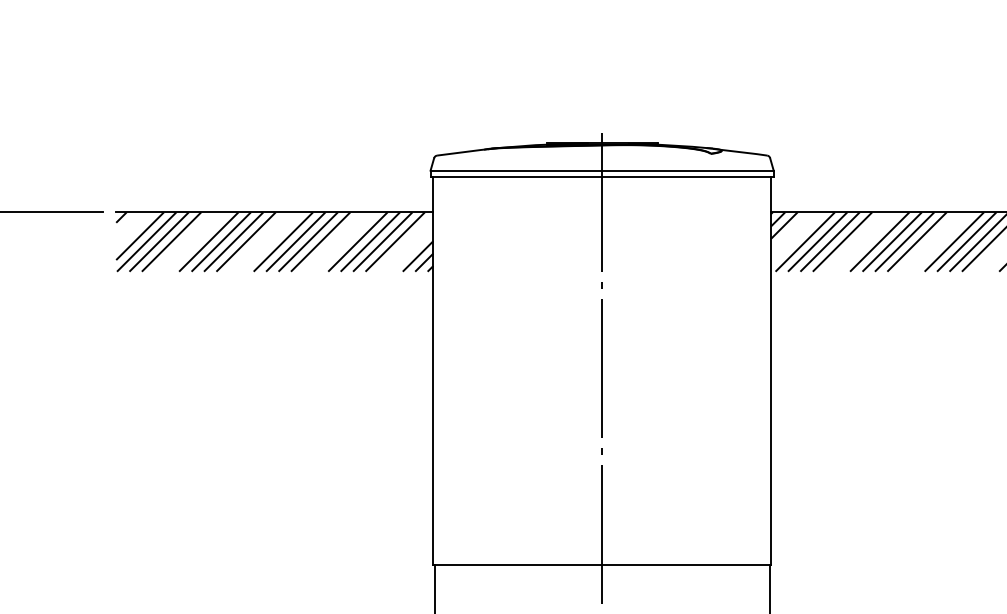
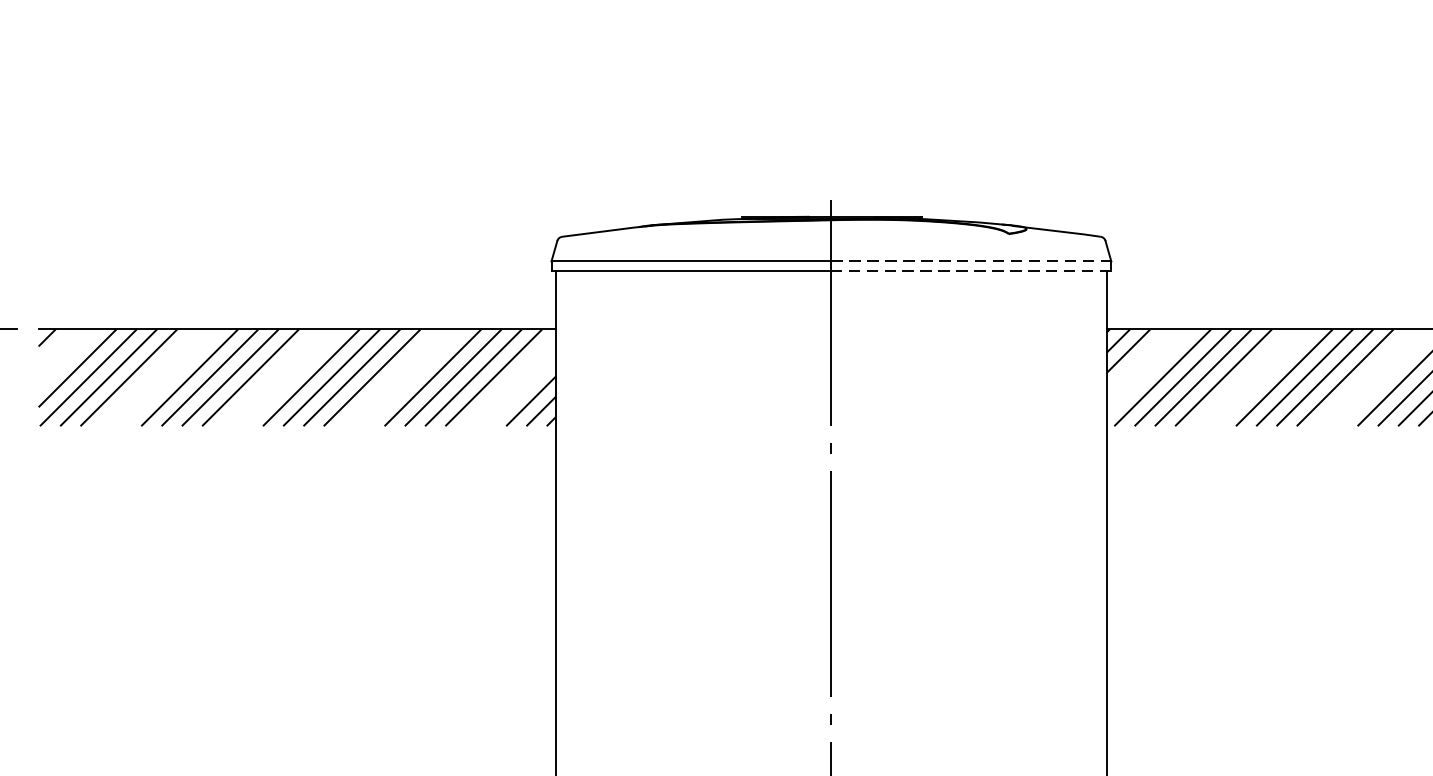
line: (687, 170) -> (970, 261), solid -> dashed
line: (687, 176) -> (970, 270), solid -> dashed

